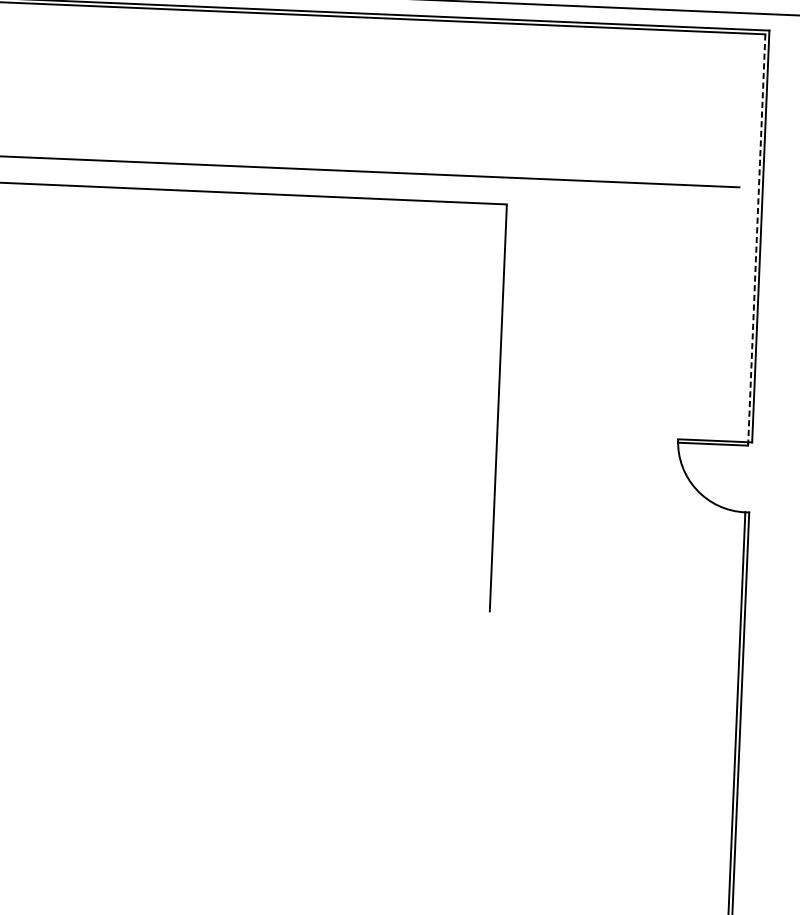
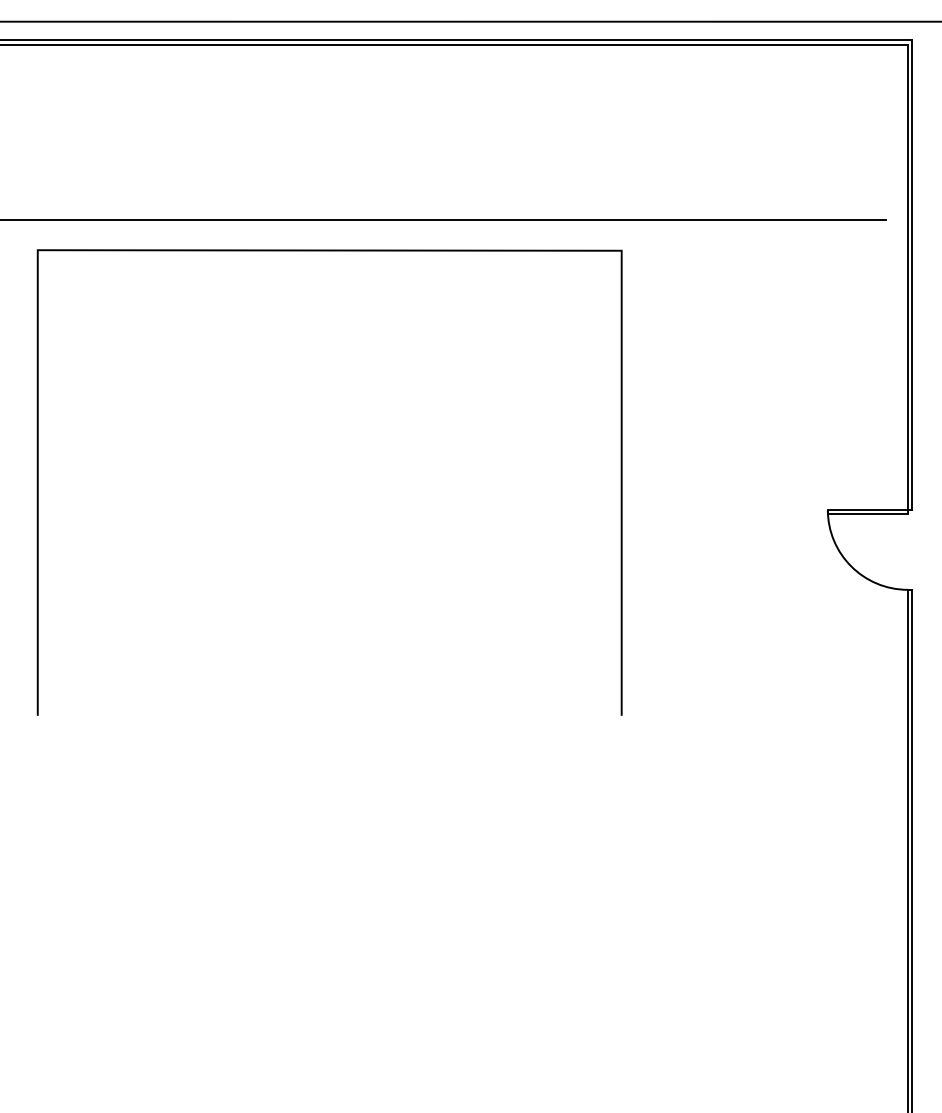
line: (756, 238) -> (907, 277), dashed -> solid

